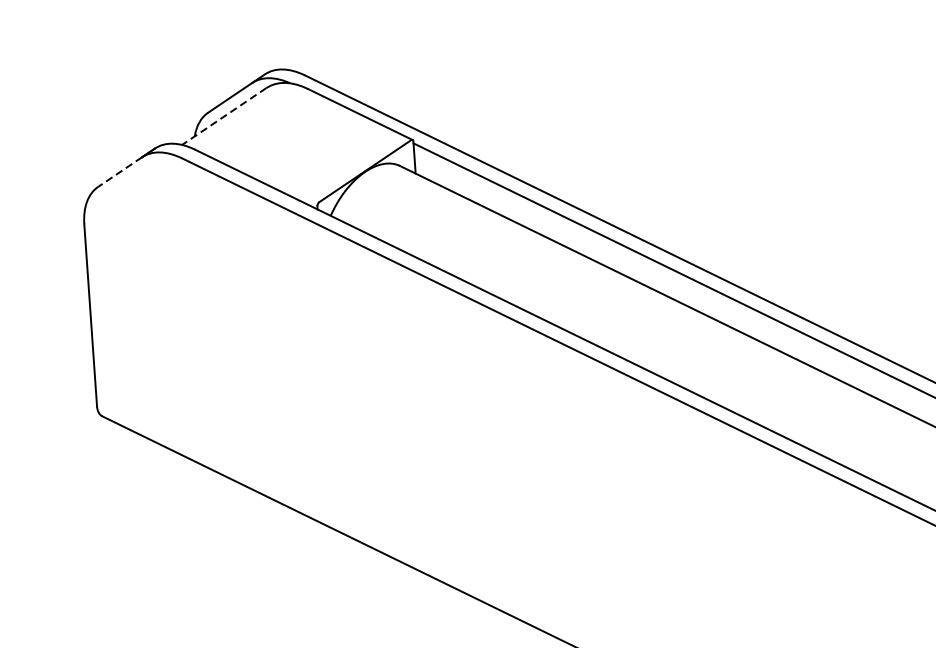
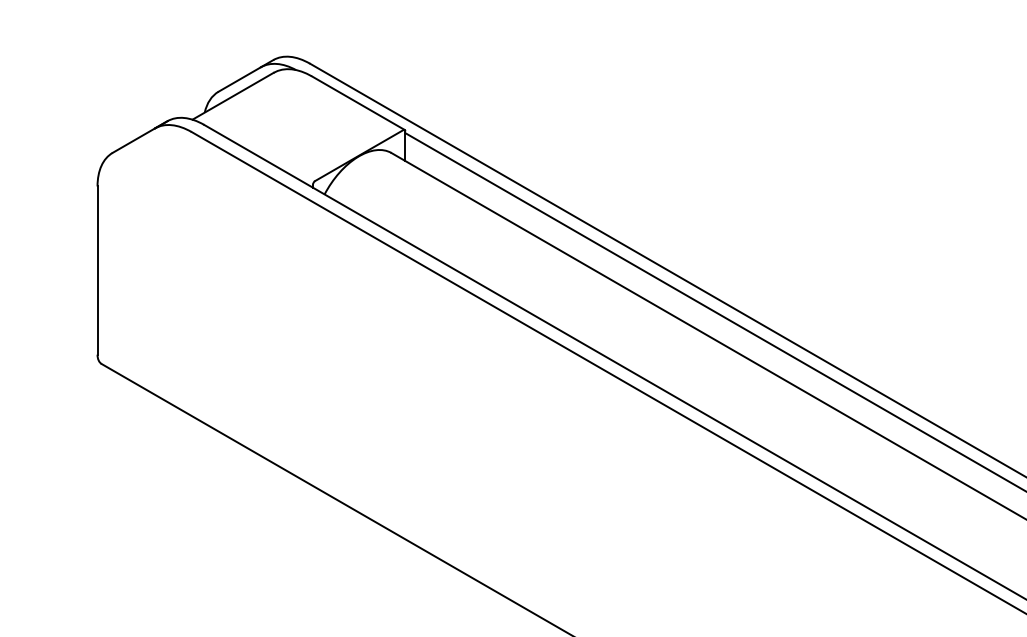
line: (224, 116) -> (233, 96), dashed -> solid
line: (119, 171) -> (133, 140), dashed -> solid

